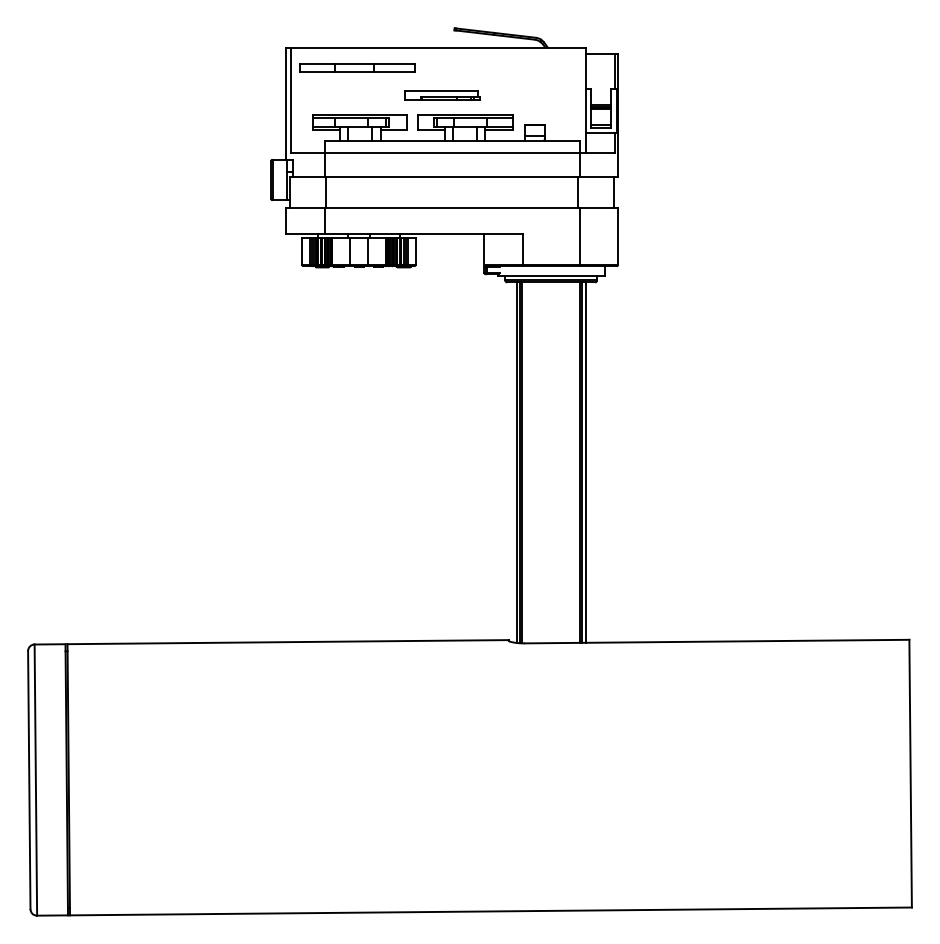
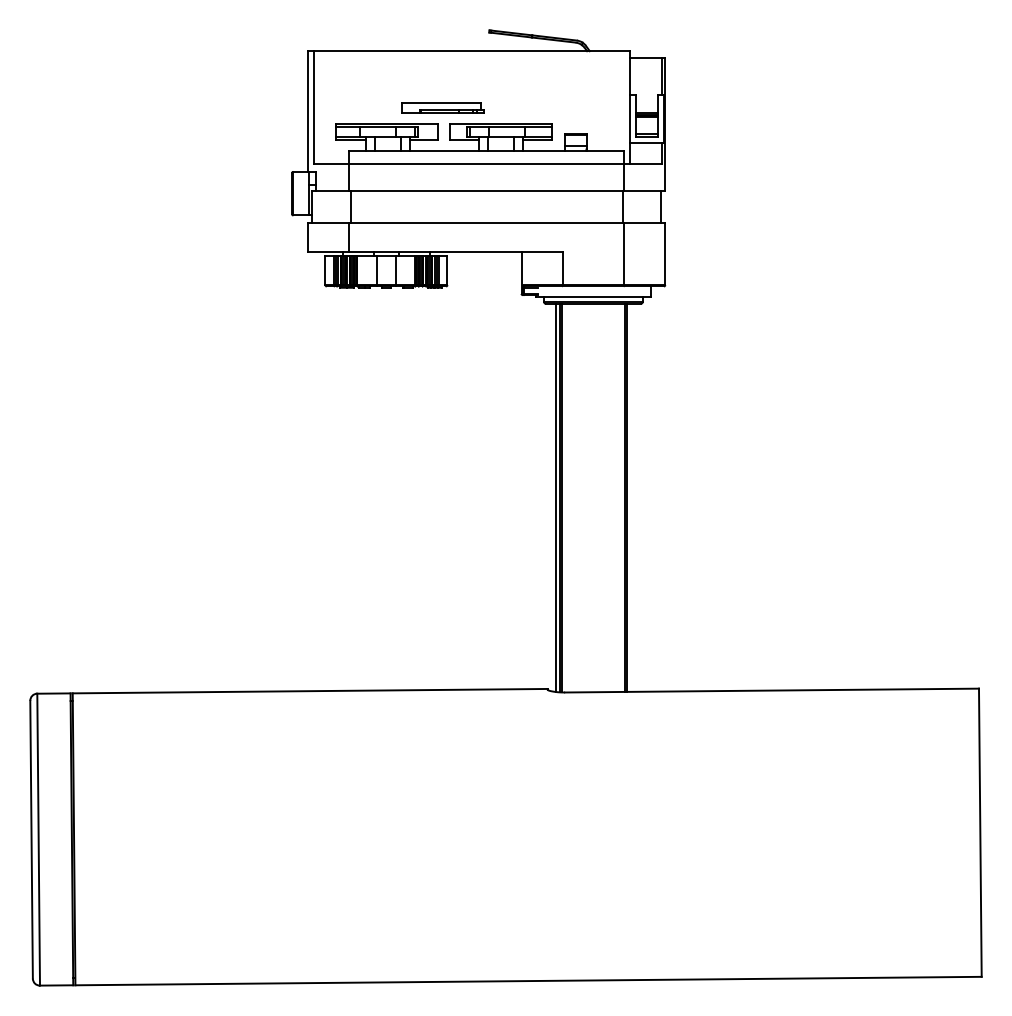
part: (357, 67) -> (384, 72), removed
part: (442, 95) -> (443, 108), moved
line: (585, 462) -> (630, 497), removed

